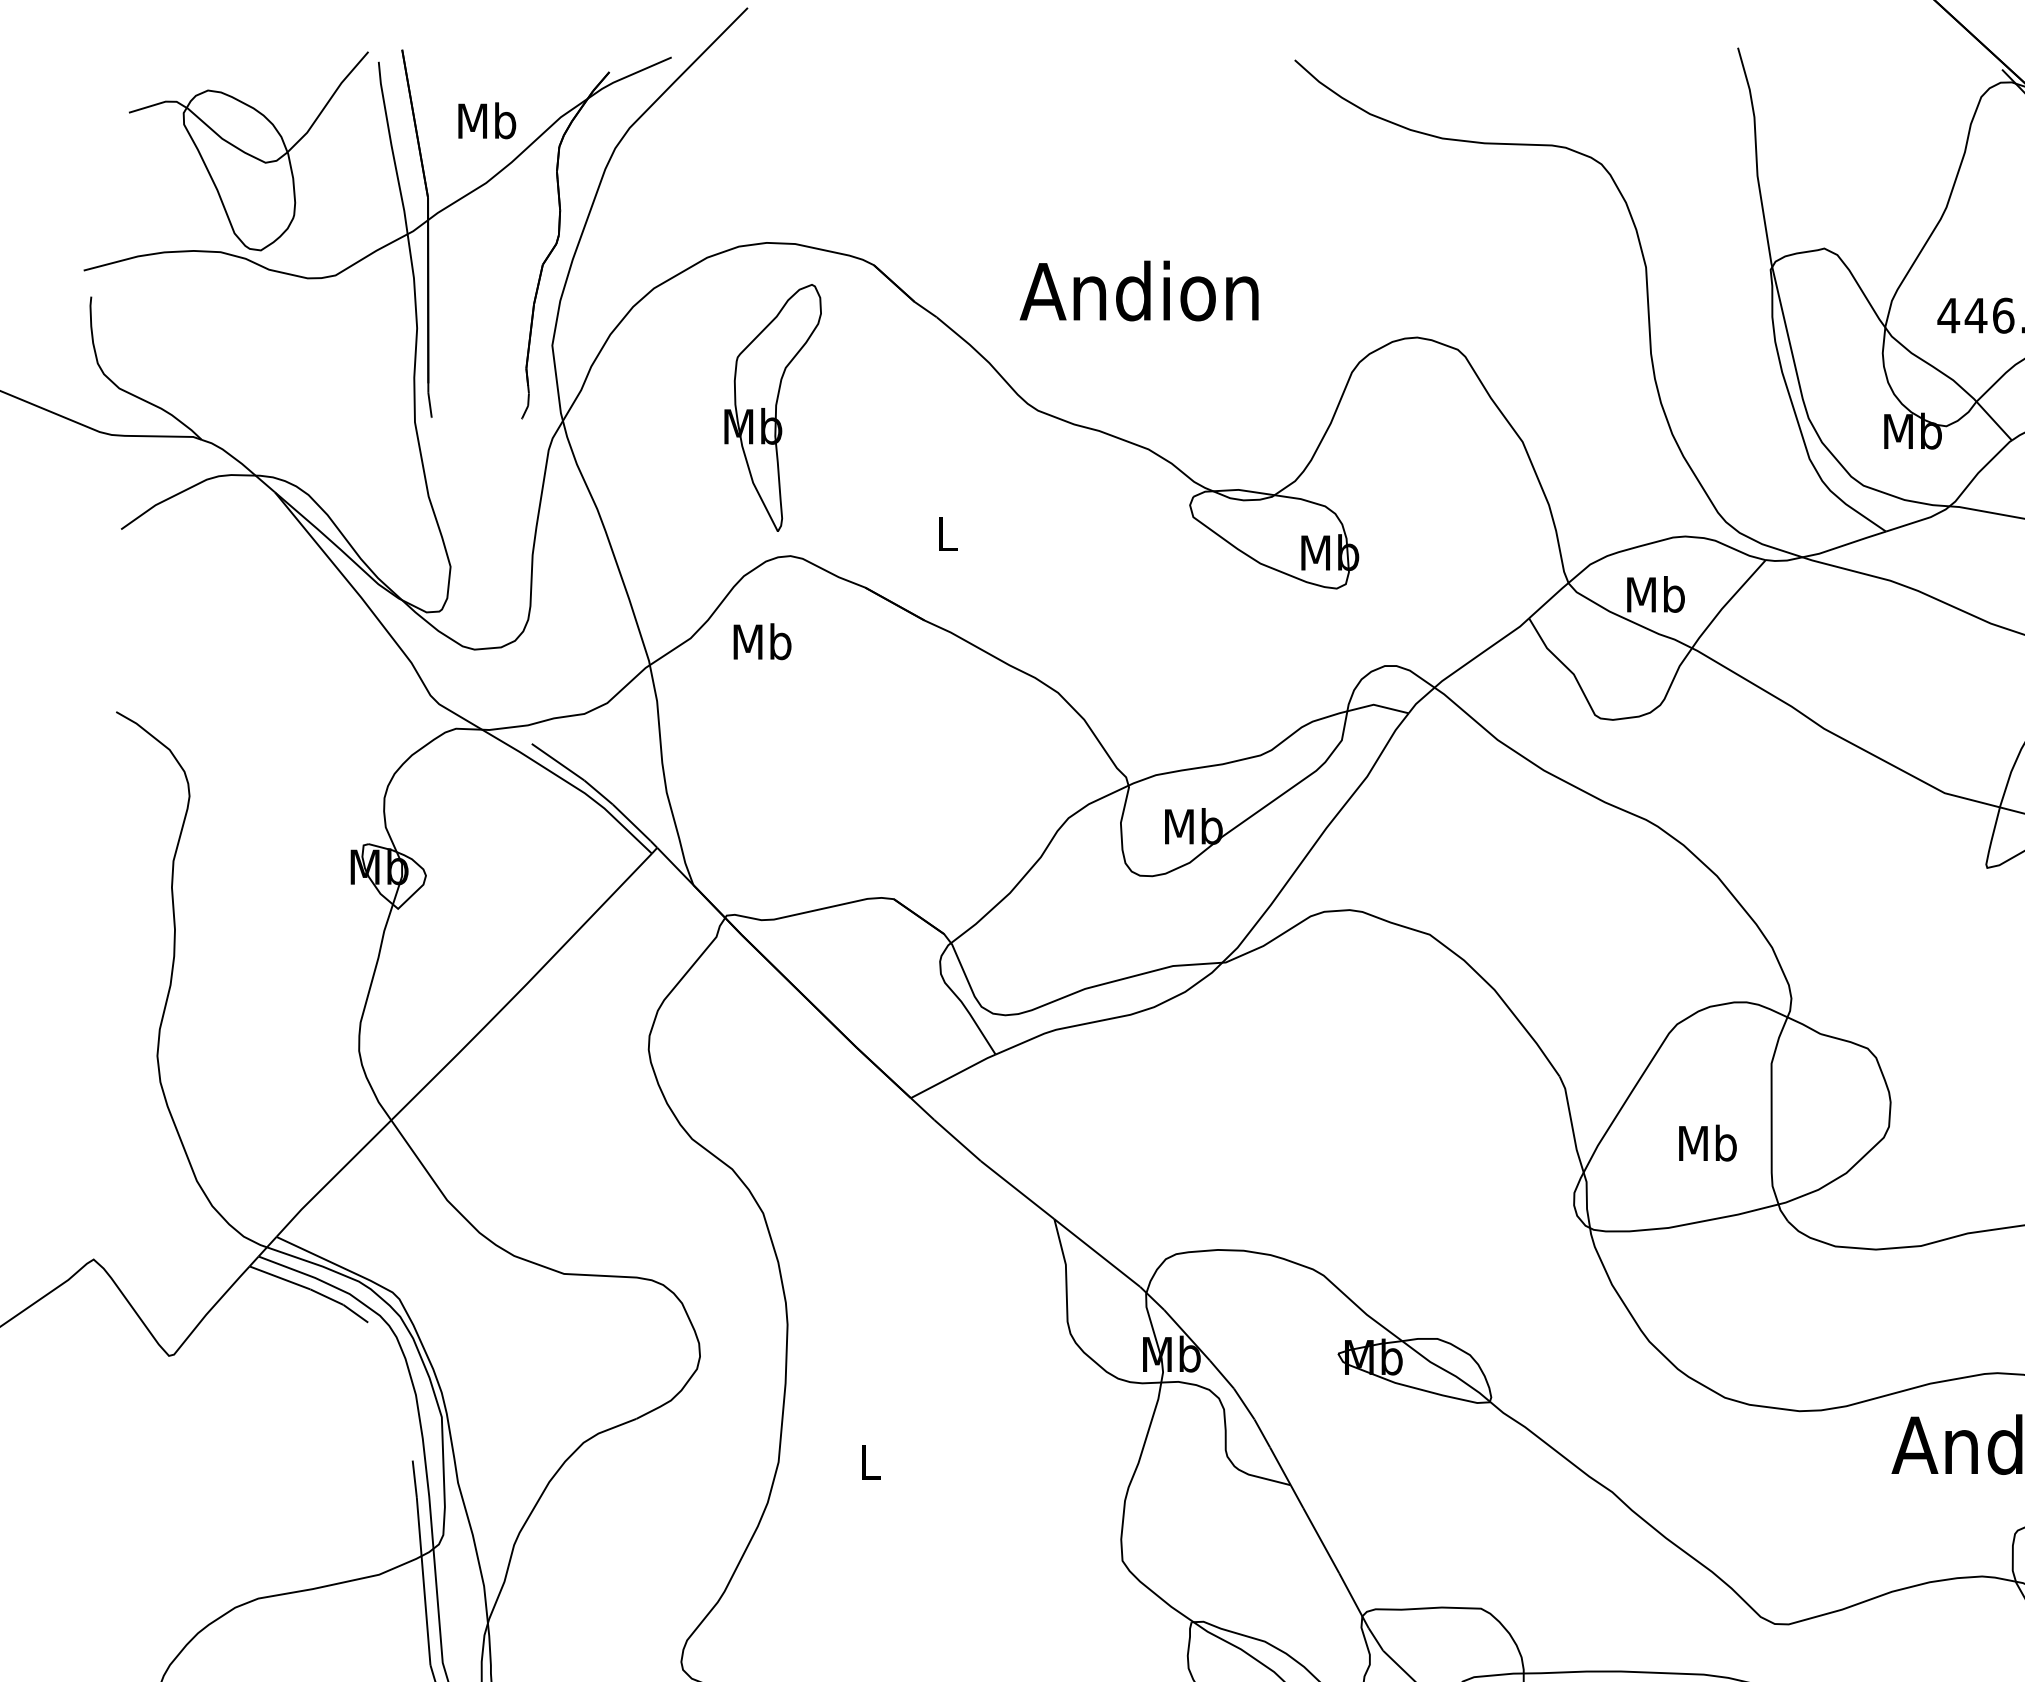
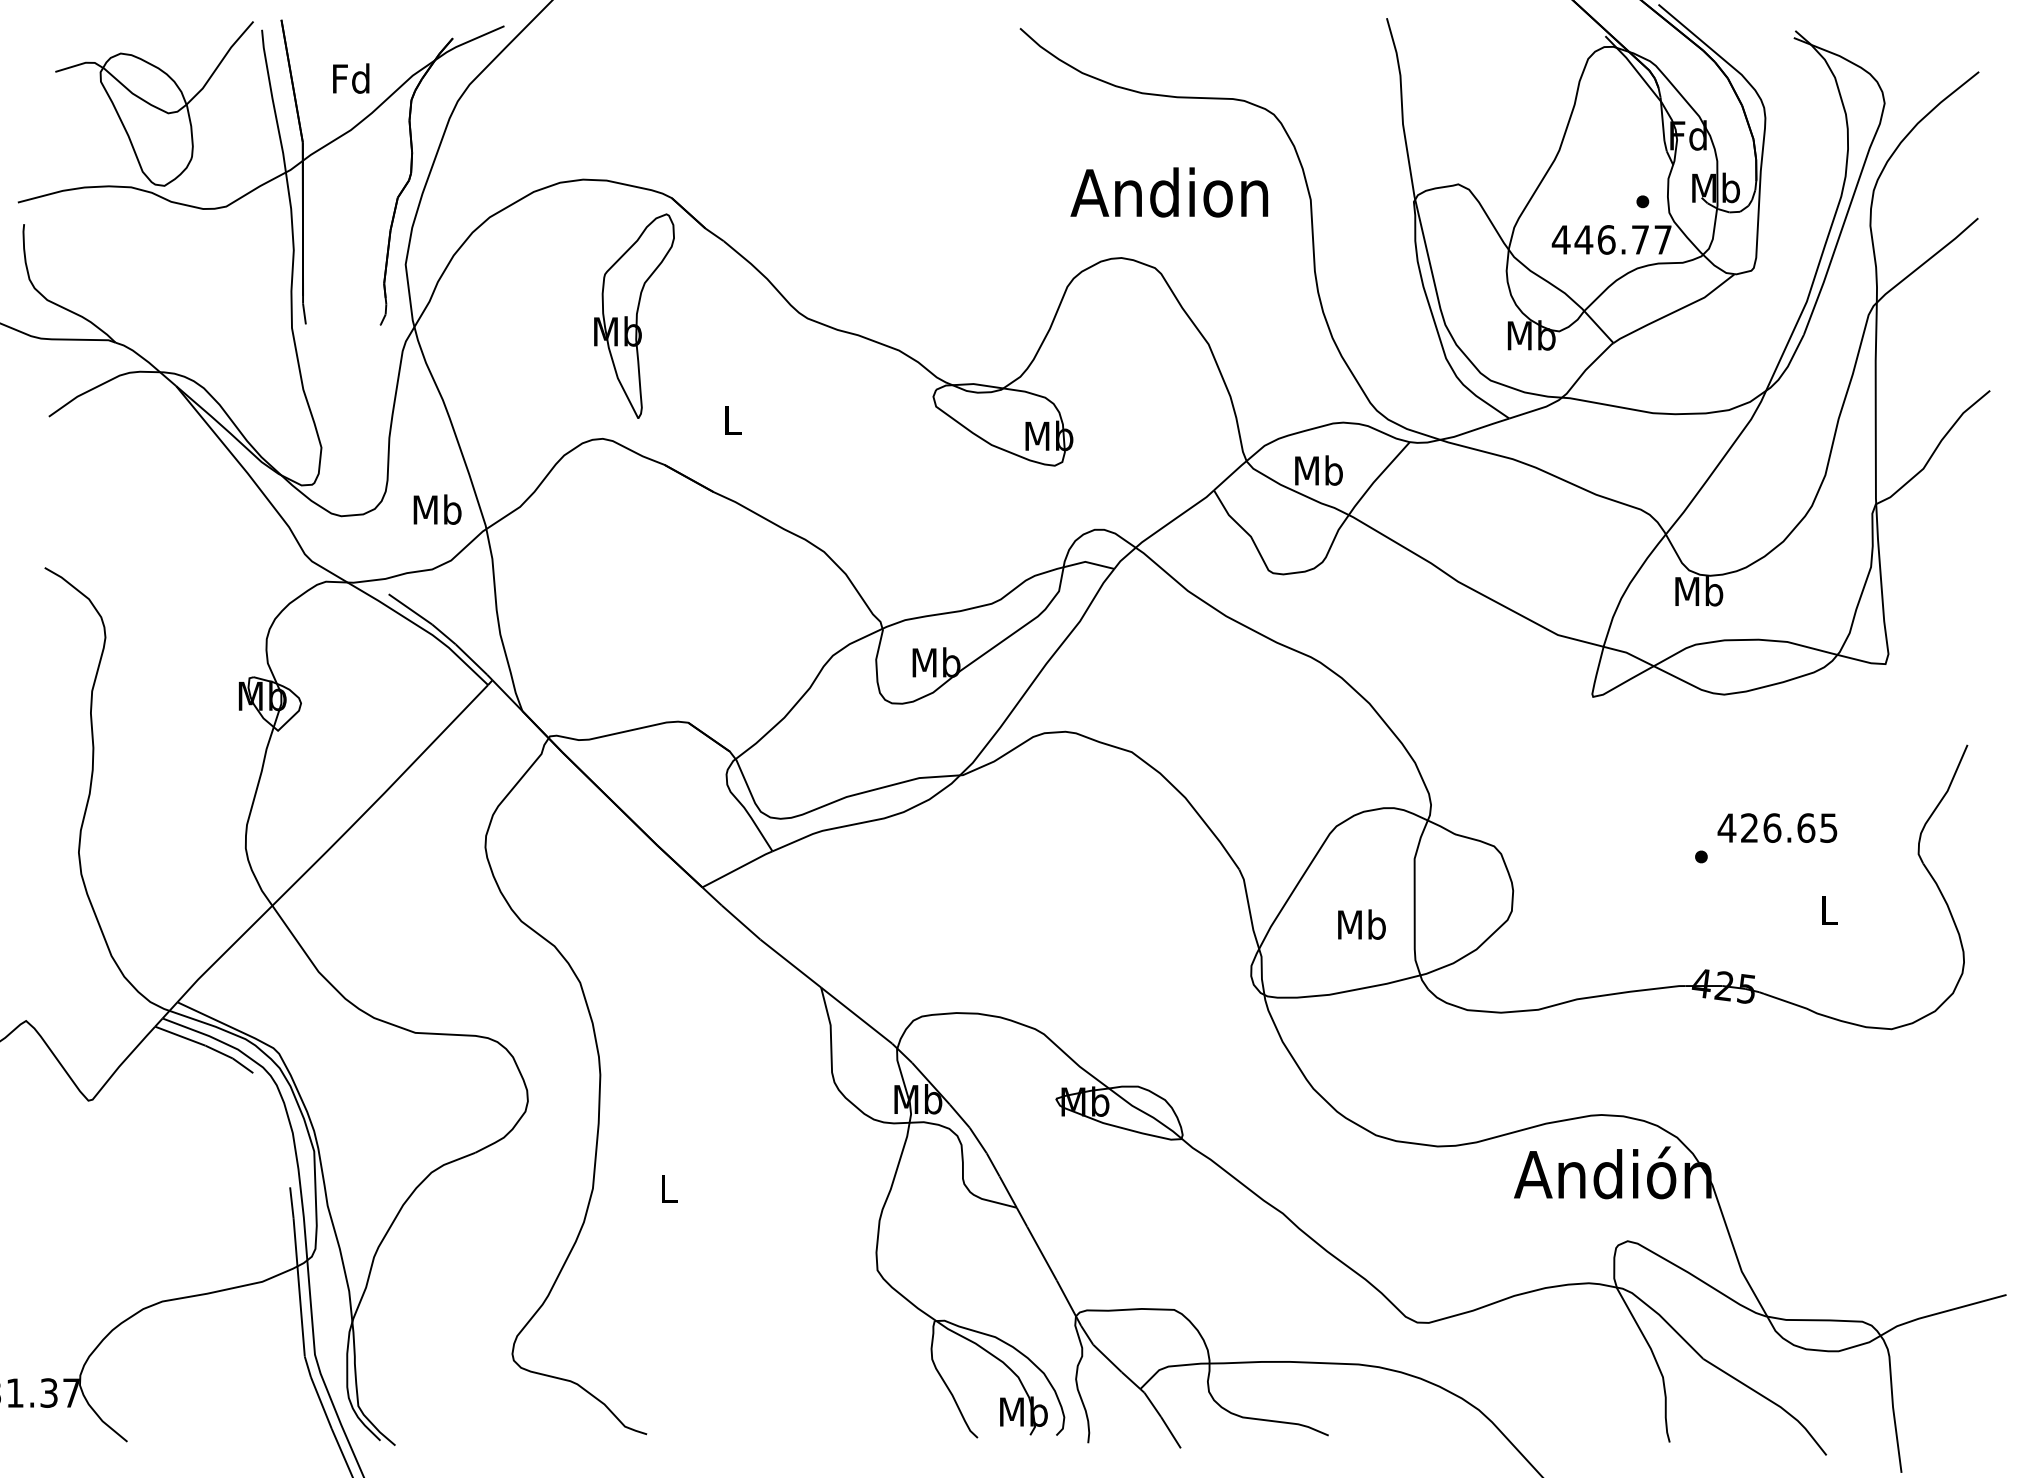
text: (486, 120) -> (351, 78), Mb -> Fd
text: (1139, 291) -> (1169, 192), moved
part: (773, 407) -> (634, 315), moved
text: (762, 641) -> (437, 509), moved

